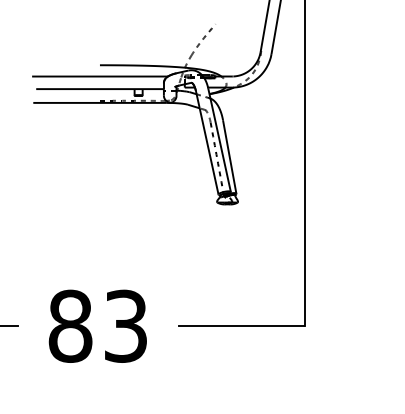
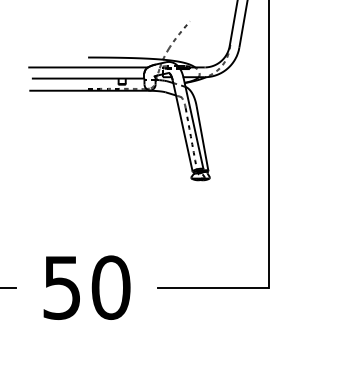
text: (98, 326) -> (86, 287), 83 -> 50

